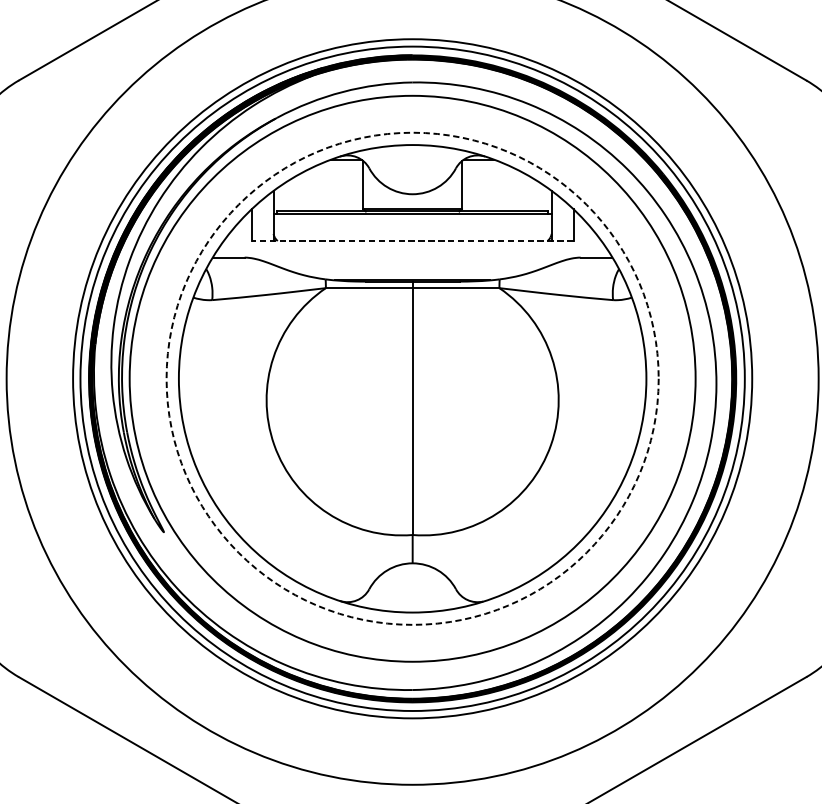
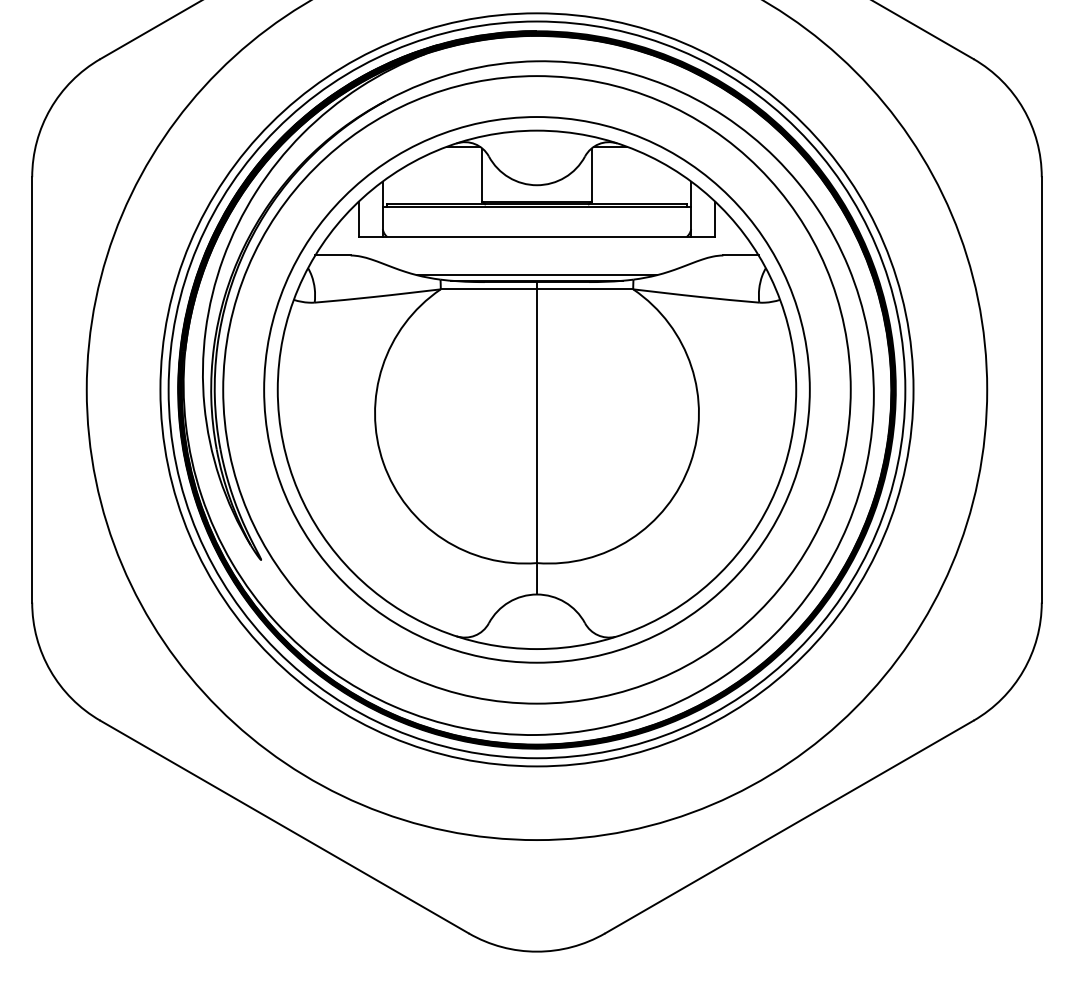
line: (412, 241) -> (536, 237), dashed -> solid
line: (412, 275) -> (536, 275), added
circle: (412, 378) -> (536, 389), dashed -> solid

